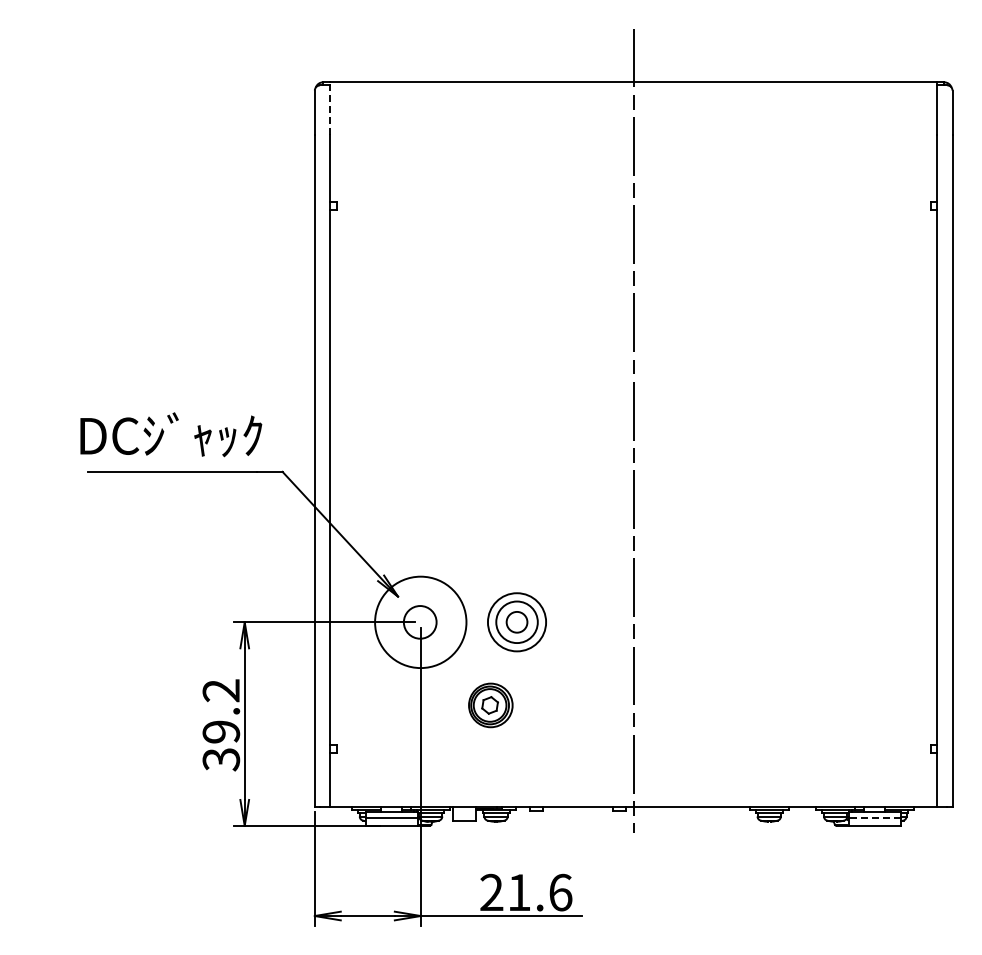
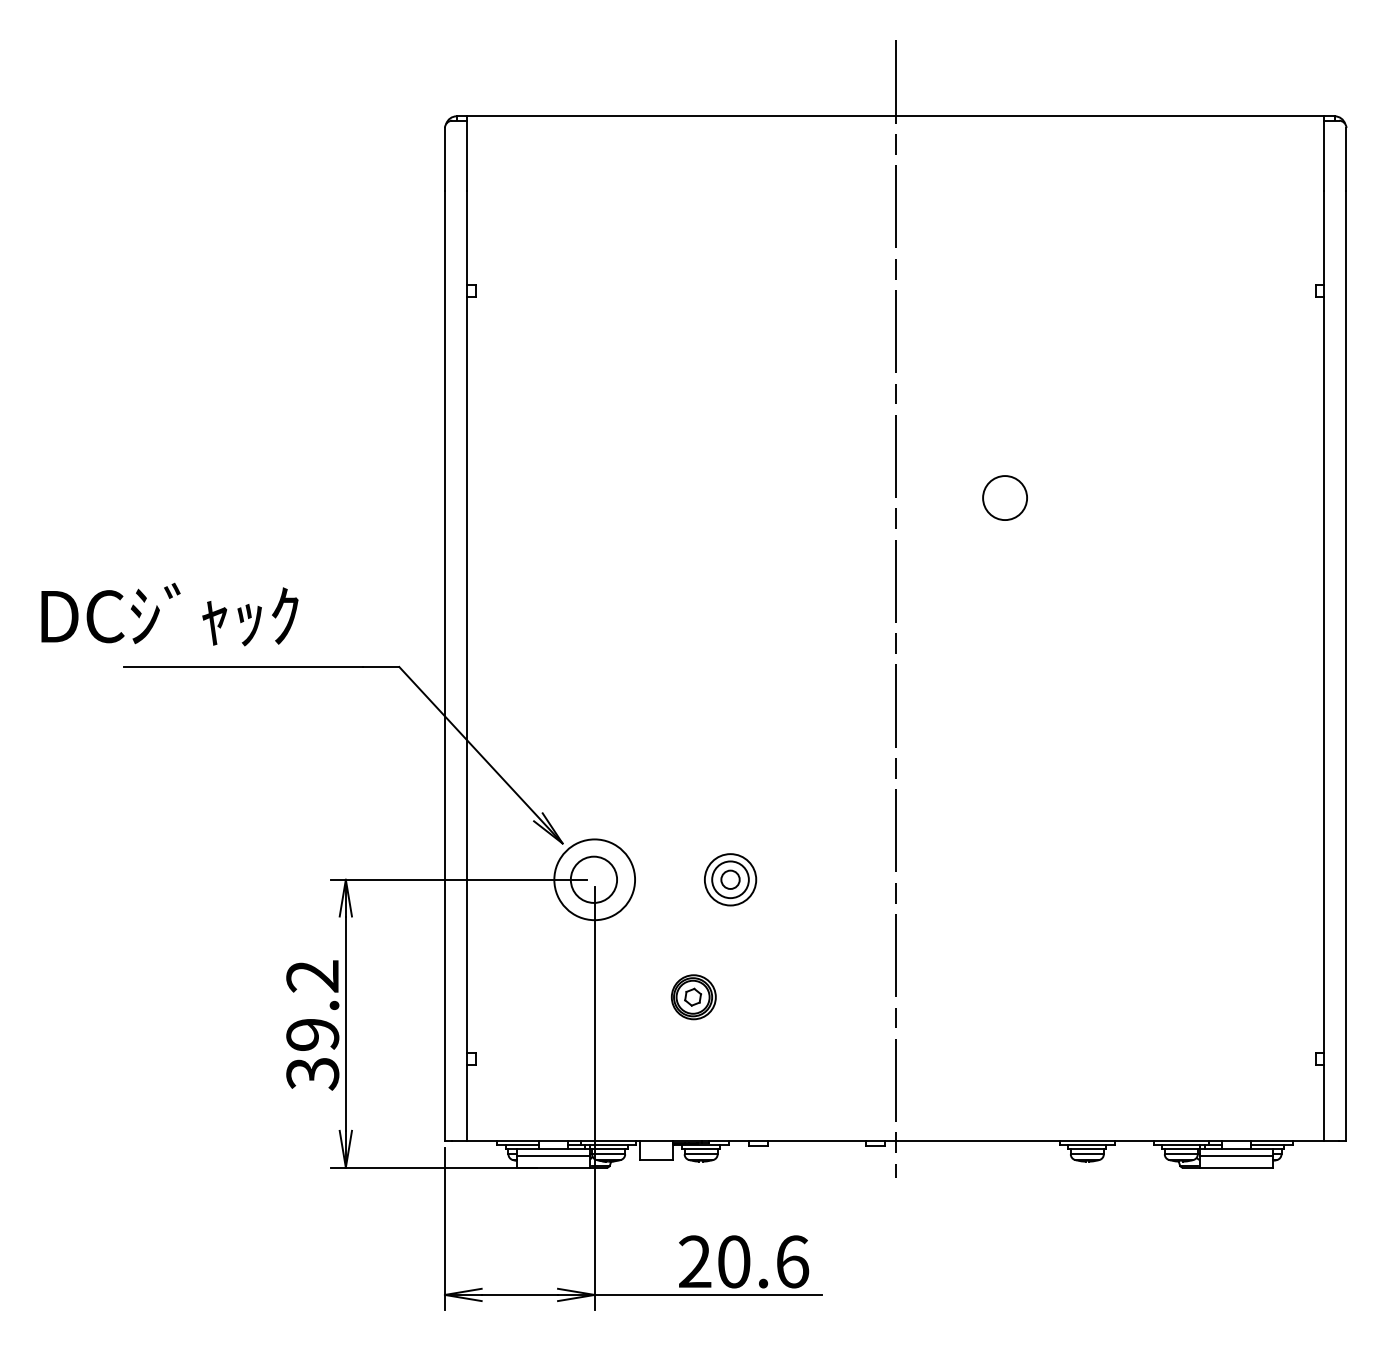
line: (330, 108) -> (467, 153), dashed -> solid
circle: (710, 351) -> (1004, 496), added
text: (171, 434) -> (170, 614), moved
circle: (420, 621) -> (594, 878), size x0.62
part: (516, 622) -> (730, 879), size x0.62
part: (490, 705) -> (693, 997), size x0.71
line: (874, 817) -> (1236, 1155), dashed -> solid
text: (519, 892) -> (734, 1261), 21.6 -> 20.6

